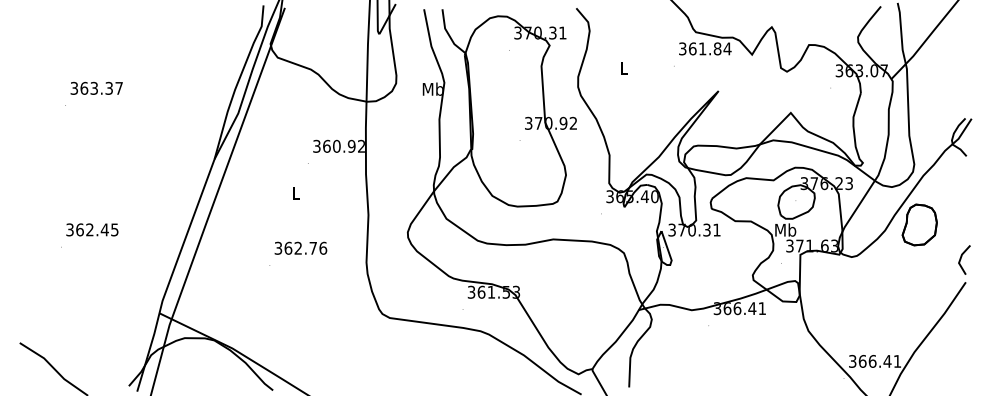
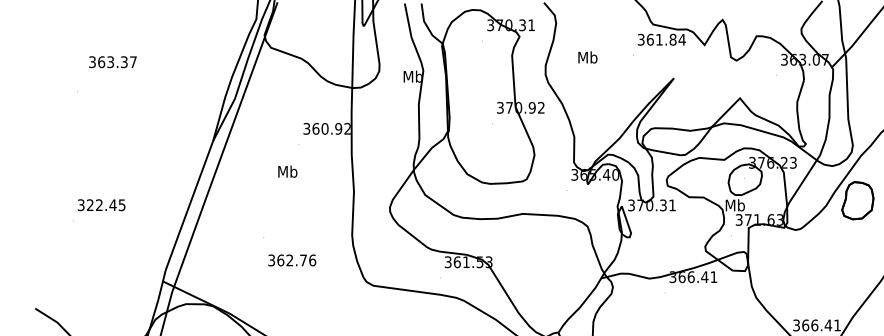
text: (624, 67) -> (587, 56), L -> Mb
text: (96, 88) -> (112, 62), moved
text: (295, 192) -> (287, 171), L -> Mb
text: (79, 229) -> (89, 204), 362.45 -> 322.45
text: (300, 247) -> (291, 259), moved

